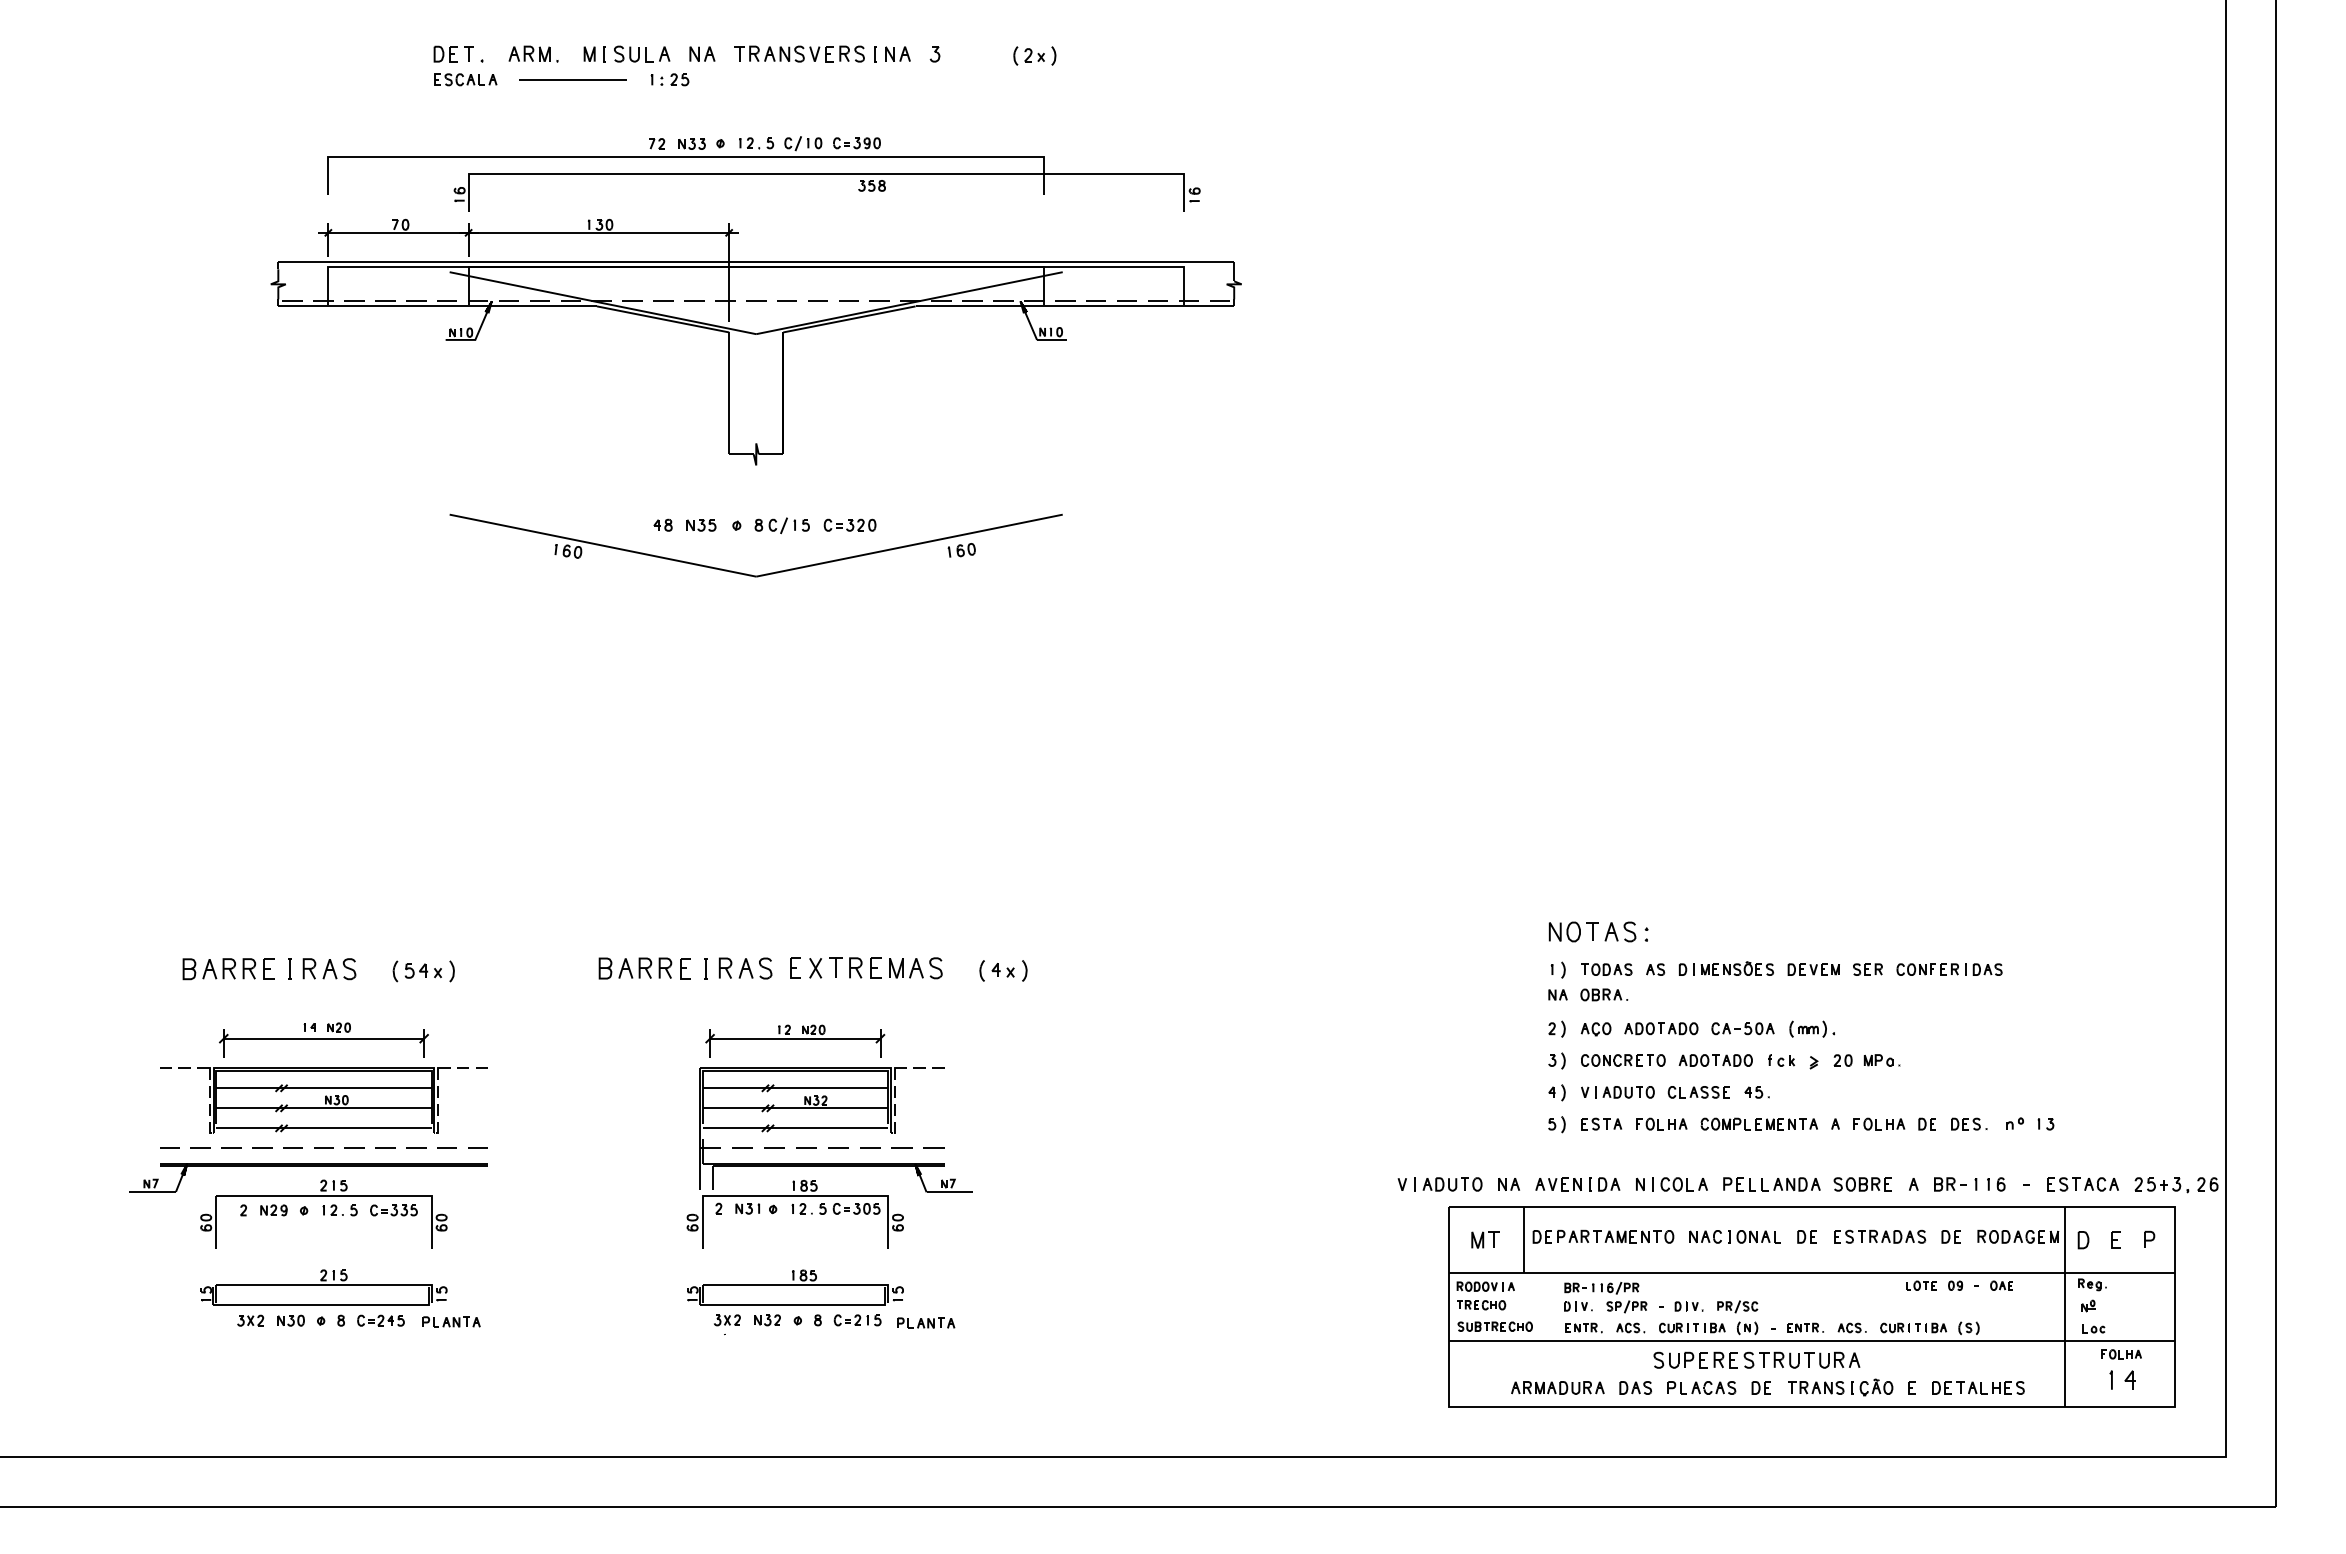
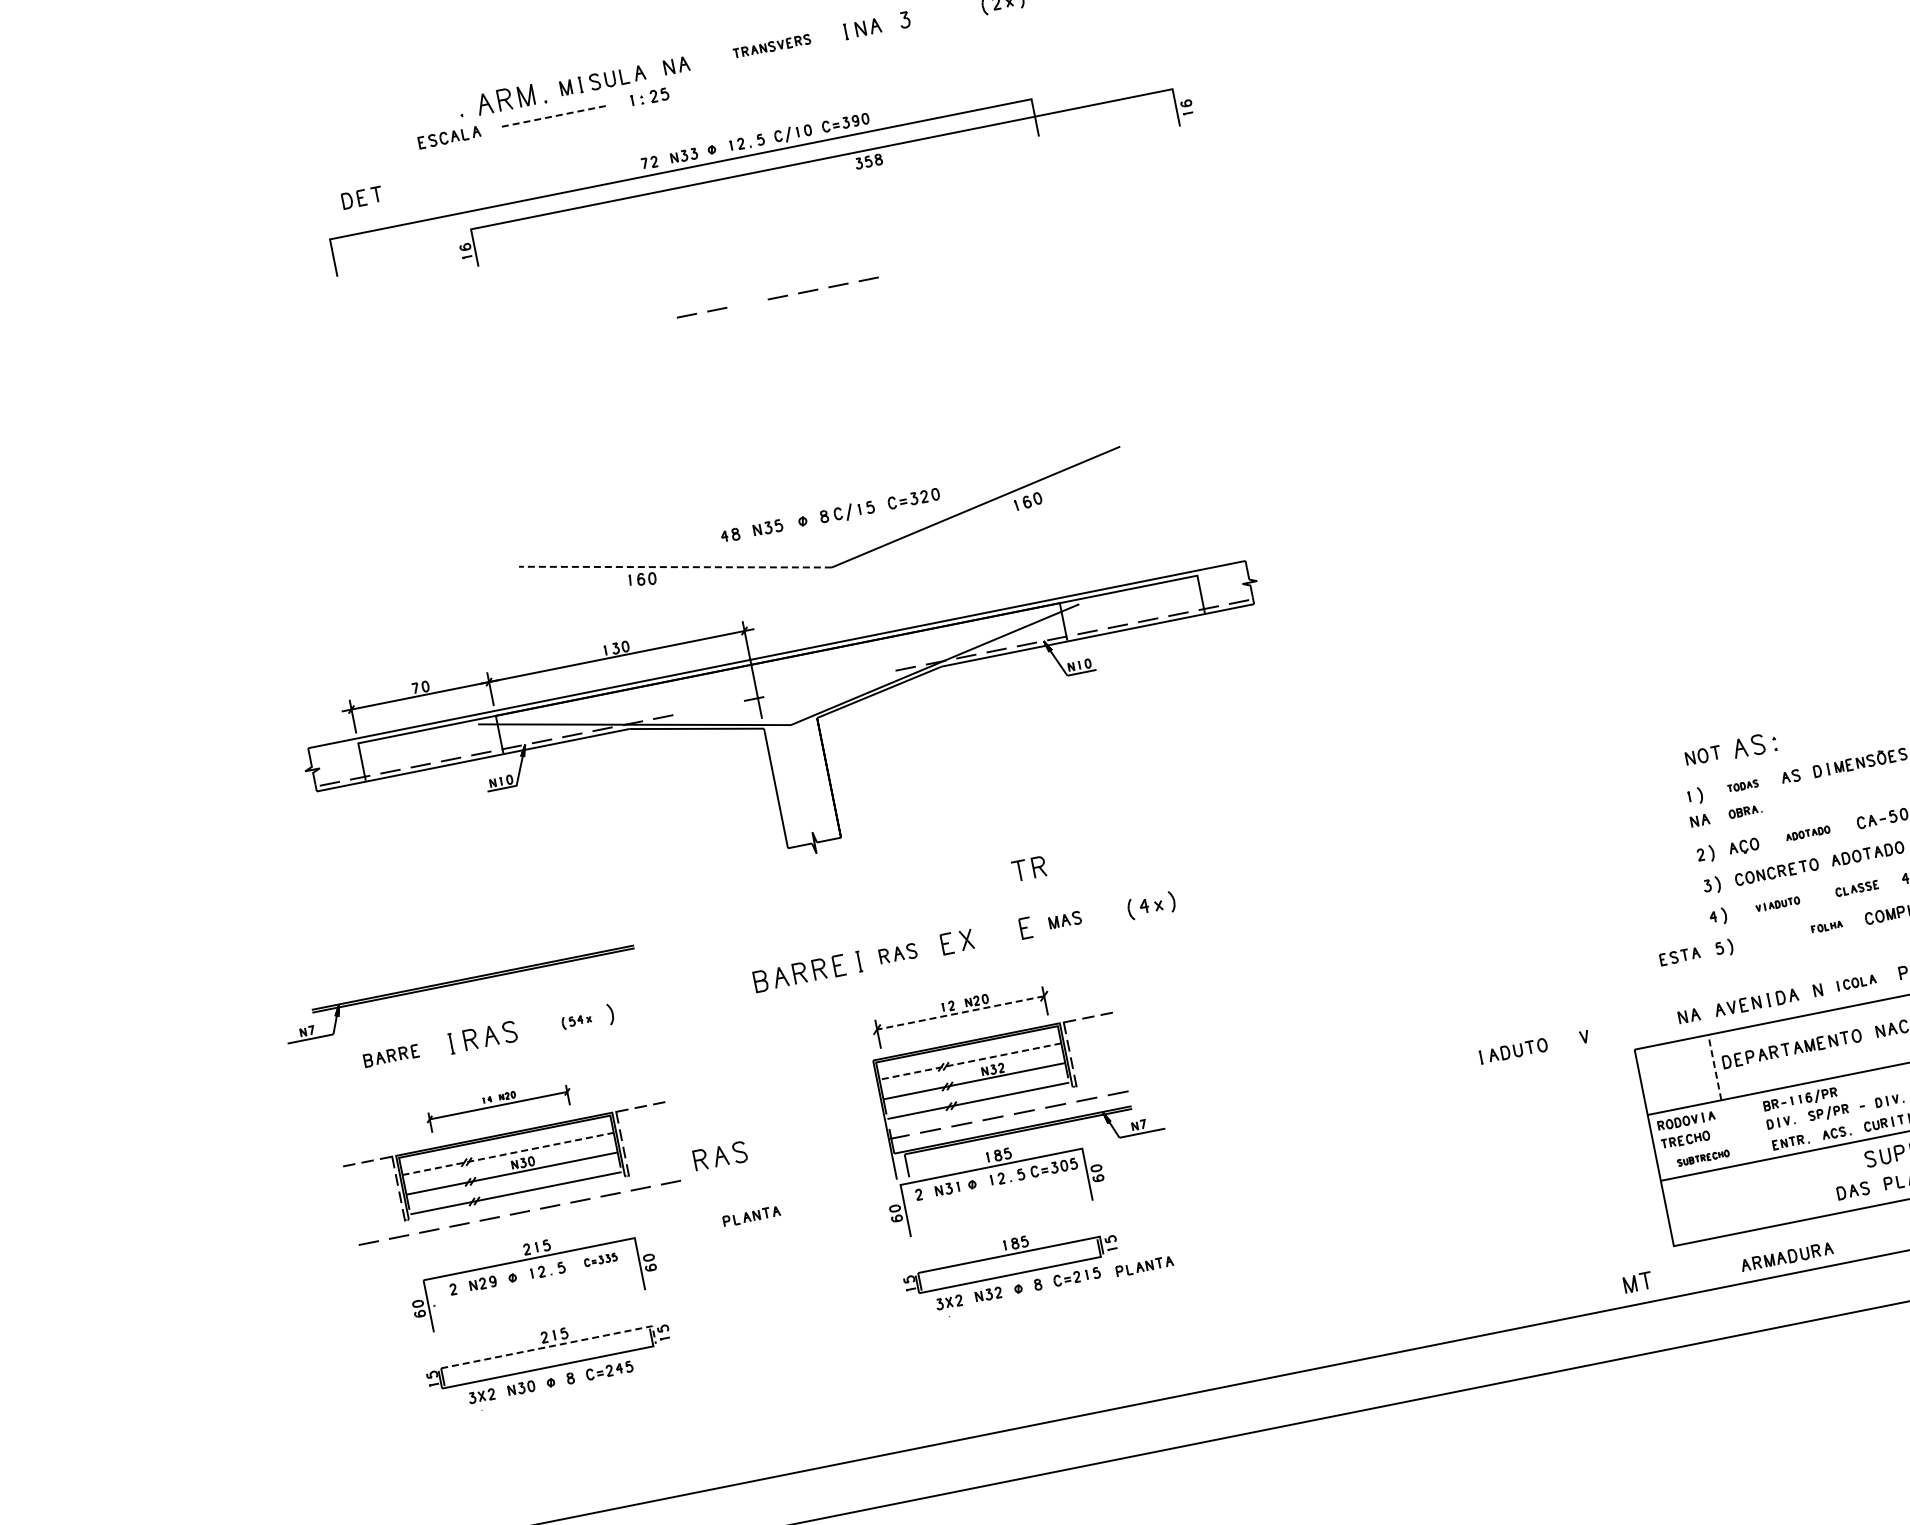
part: (453, 53) -> (361, 197), moved
part: (533, 53) -> (510, 98), size x1.4
part: (799, 53) -> (771, 46), size x0.6
line: (573, 79) -> (555, 115), solid -> dashed
part: (755, 341) -> (791, 732), moved
line: (602, 545) -> (674, 567), solid -> dashed
part: (1573, 931) -> (1702, 755), size x0.7
part: (845, 967) -> (1028, 868), moved
part: (745, 968) -> (898, 953), size x0.7
part: (915, 968) -> (1064, 920), size x0.6
part: (228, 969) -> (391, 1056), size x0.6
part: (1606, 969) -> (1742, 786), size x0.6
part: (416, 971) -> (576, 1021), size x0.6
part: (1604, 994) -> (1745, 811), size x0.7
part: (1661, 1028) -> (1808, 833), size x0.6
line: (794, 1038) -> (959, 1012), solid -> dashed
part: (323, 1039) -> (498, 1106), size x0.7
line: (323, 1088) -> (507, 1154), solid -> dashed
line: (795, 1088) -> (970, 1061), solid -> dashed
part: (1617, 1092) -> (1777, 904), size x0.6
part: (1698, 1092) -> (1856, 888), size x0.7
part: (1601, 1123) -> (1679, 955), moved
part: (1661, 1123) -> (1826, 926), size x0.6
part: (531, 1132) -> (720, 1156), added
part: (308, 1166) -> (458, 983), moved
part: (1448, 1184) -> (1514, 1051), moved
part: (1679, 1184) -> (1856, 982), size x0.7
part: (393, 1210) -> (600, 1260), size x0.7
part: (1485, 1239) -> (1637, 1282), moved
line: (1524, 1239) -> (1715, 1066), solid -> dashed
line: (333, 1285) -> (556, 1345), solid -> dashed
part: (451, 1321) -> (751, 1215), moved
part: (1494, 1326) -> (1702, 1158), size x0.7
part: (1557, 1387) -> (1786, 1256), moved

